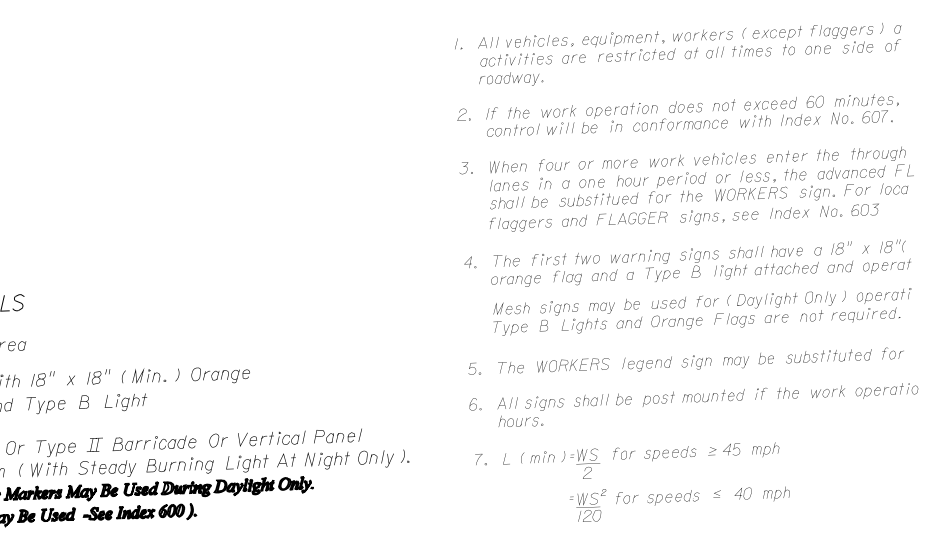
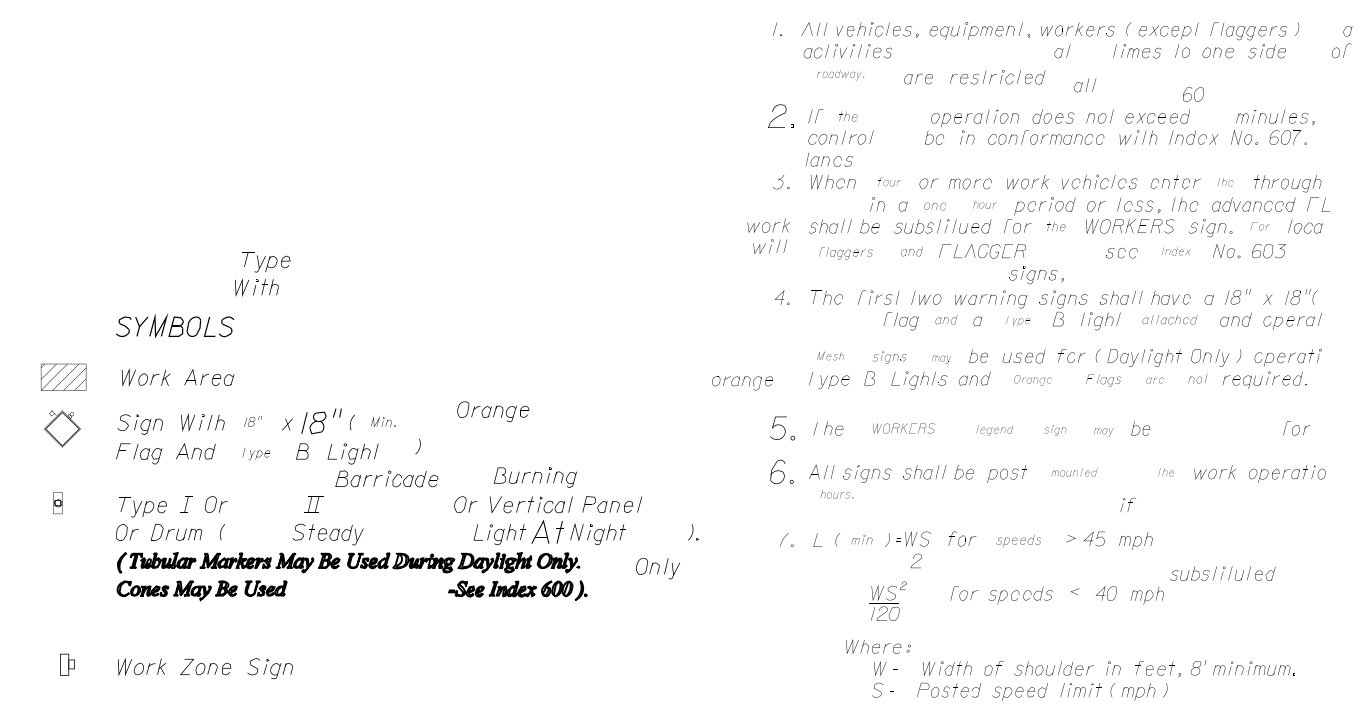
part: (893, 38) -> (1342, 42), moved
part: (715, 52) -> (1085, 85), moved
part: (636, 55) -> (997, 77), moved
part: (573, 58) -> (918, 78), moved
part: (511, 78) -> (840, 74), size x0.6
part: (815, 101) -> (1193, 94), moved
part: (518, 112) -> (848, 116), size x0.7
part: (463, 114) -> (780, 116), size x1.6
part: (559, 119) -> (768, 235), moved
part: (827, 155) -> (1225, 182), size x0.6
part: (554, 164) -> (889, 181), size x0.6
part: (632, 180) -> (984, 204), size x0.6
part: (591, 183) -> (934, 206), size x0.7
part: (508, 184) -> (828, 159), moved
part: (857, 190) -> (1260, 226), size x0.6
part: (691, 196) -> (1056, 226), size x0.7
part: (790, 212) -> (1176, 251), size x0.6
part: (702, 217) -> (1036, 275), moved
part: (574, 220) -> (911, 251), size x0.7
part: (520, 224) -> (845, 253), size x0.7
part: (786, 268) -> (1169, 319), size x0.7
part: (662, 273) -> (1017, 320), size x0.6
part: (604, 275) -> (946, 319), size x0.7
part: (516, 281) -> (742, 383), moved
part: (559, 307) -> (889, 357), size x0.7
part: (601, 307) -> (941, 359), size x0.6
part: (511, 308) -> (830, 355), size x0.6
part: (810, 315) -> (1197, 378), size x0.7
part: (775, 318) -> (1154, 380), size x0.6
part: (734, 320) -> (1103, 380), size x0.7
part: (676, 322) -> (1032, 380), size x0.6
part: (828, 355) -> (1222, 573), moved
part: (695, 362) -> (1054, 430), size x0.6
part: (735, 362) -> (1103, 432), size x0.6
part: (647, 364) -> (994, 430), size x0.6
part: (572, 365) -> (903, 428), size x0.7
part: (474, 368) -> (782, 428), size x1.6
curve: (178, 374) -> (419, 446), moved
part: (220, 374) -> (493, 411), moved
part: (149, 375) -> (383, 421), size x0.6
part: (98, 377) -> (321, 421), size x1.4
part: (42, 379) -> (252, 421), size x0.6
part: (760, 393) -> (1127, 504), moved
part: (788, 393) -> (1166, 472), size x0.6
part: (713, 396) -> (1074, 472), size x0.6
part: (475, 403) -> (782, 471), size x1.6
part: (45, 405) -> (255, 453), size x0.6
part: (520, 421) -> (836, 494), size x0.6
part: (154, 442) -> (386, 478), moved
part: (669, 453) -> (1018, 540), size x0.7
part: (542, 456) -> (861, 539), size x0.7
part: (53, 458) -> (262, 274), moved
part: (286, 459) -> (547, 531), size x1.4
part: (375, 459) -> (657, 568), moved
part: (180, 466) -> (535, 477), moved
part: (591, 504) -> (887, 600), moved
part: (139, 513) -> (517, 590), moved

